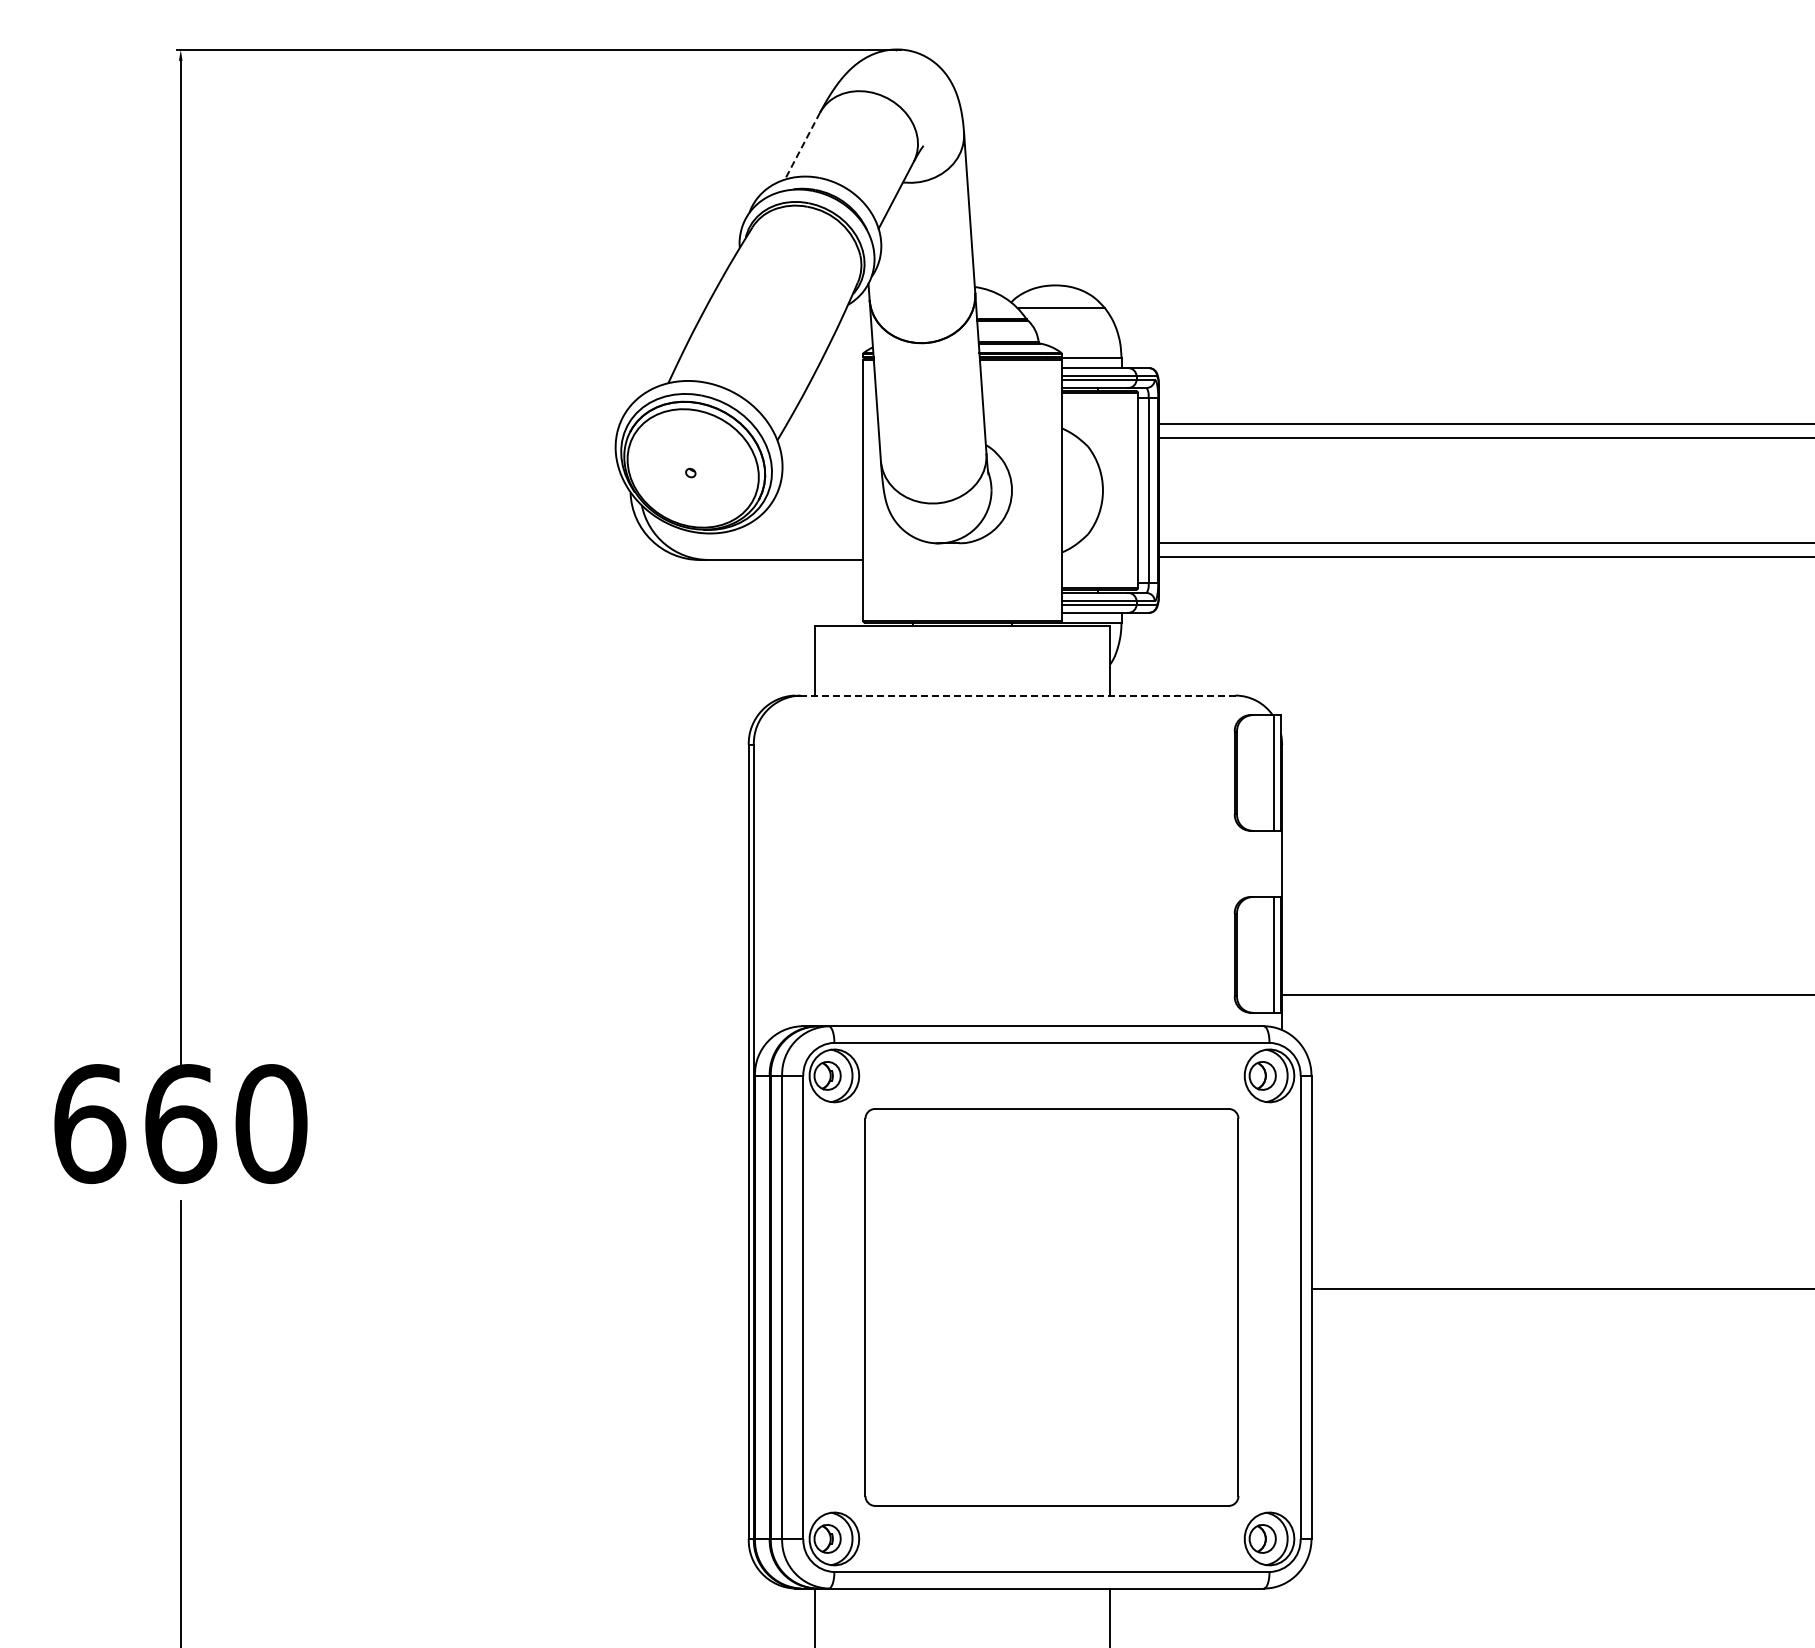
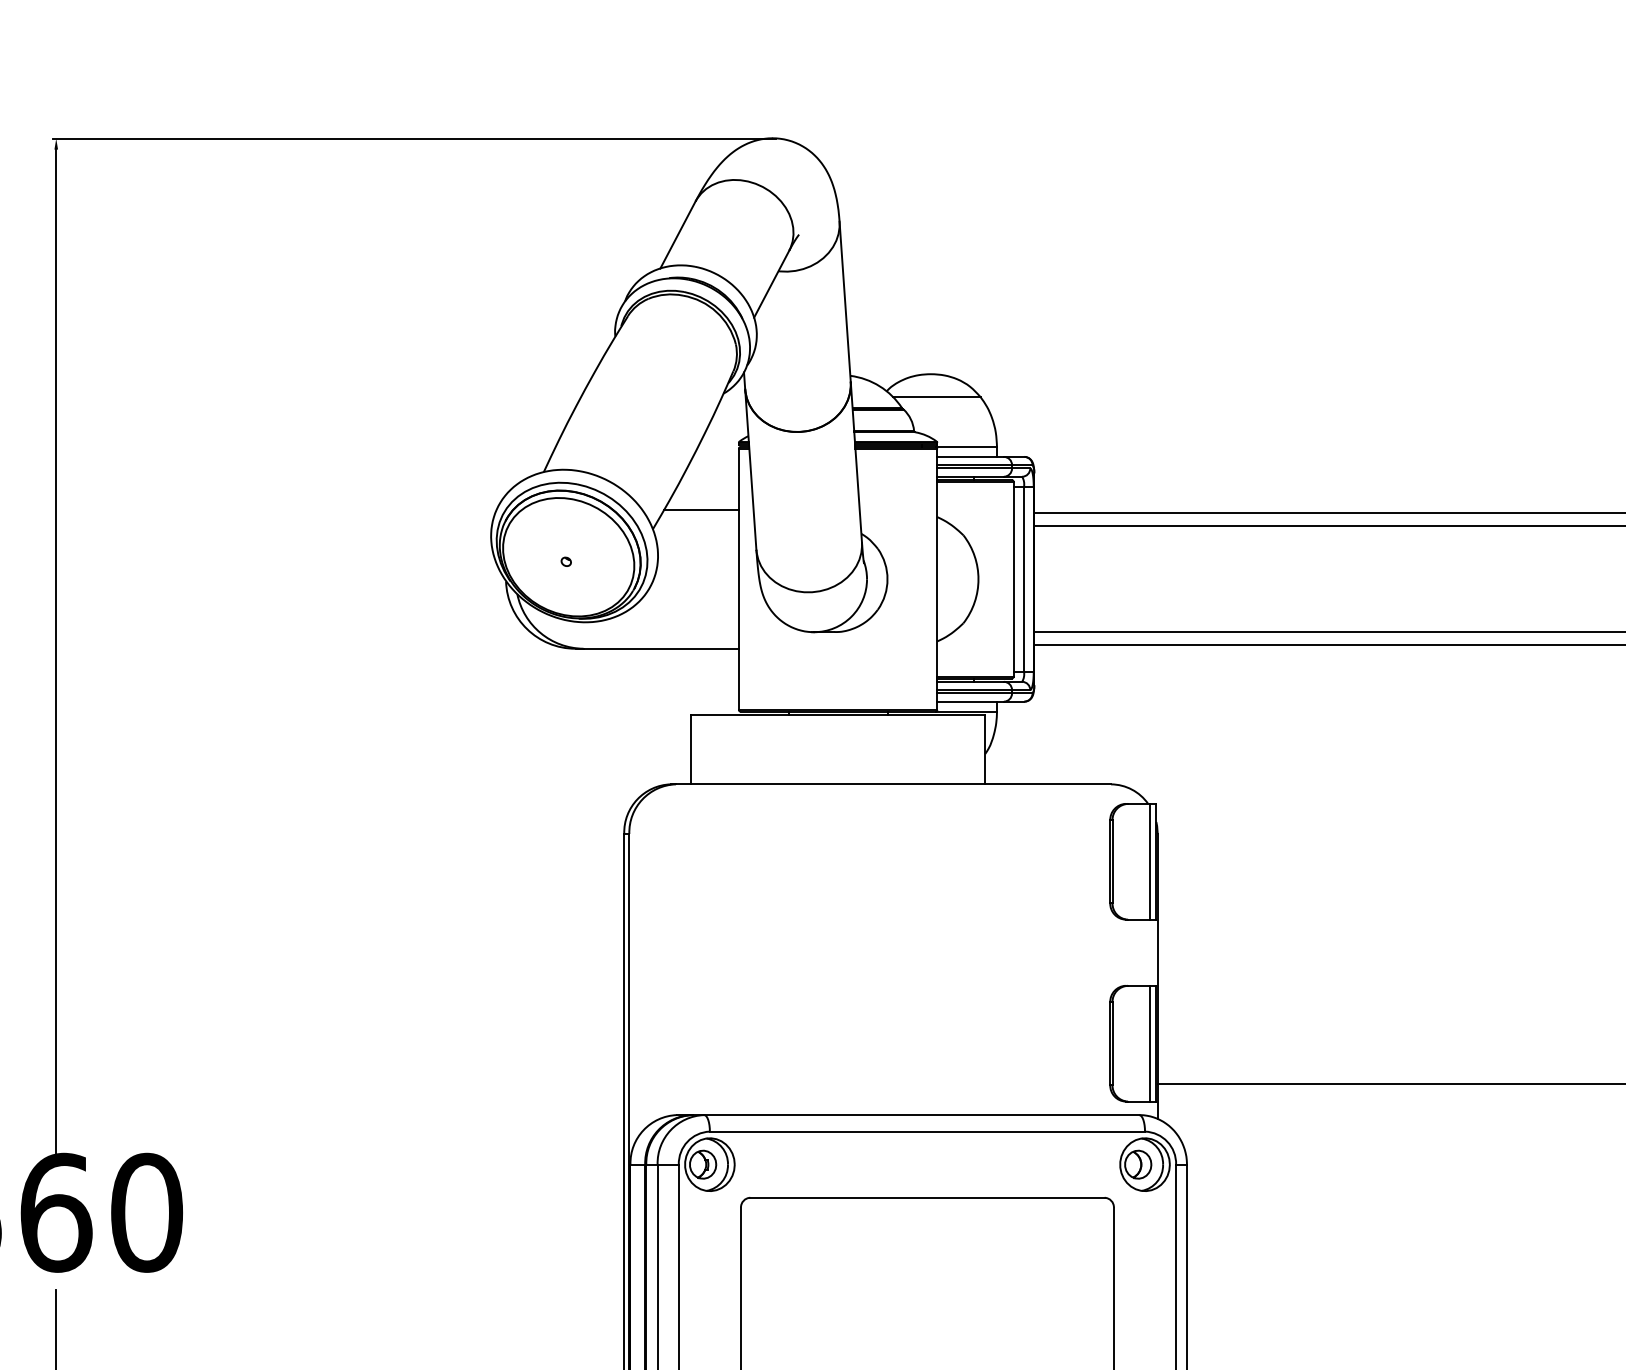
line: (802, 146) -> (678, 235), dashed -> solid
line: (825, 421) -> (701, 510), added
line: (1018, 695) -> (894, 784), dashed -> solid

